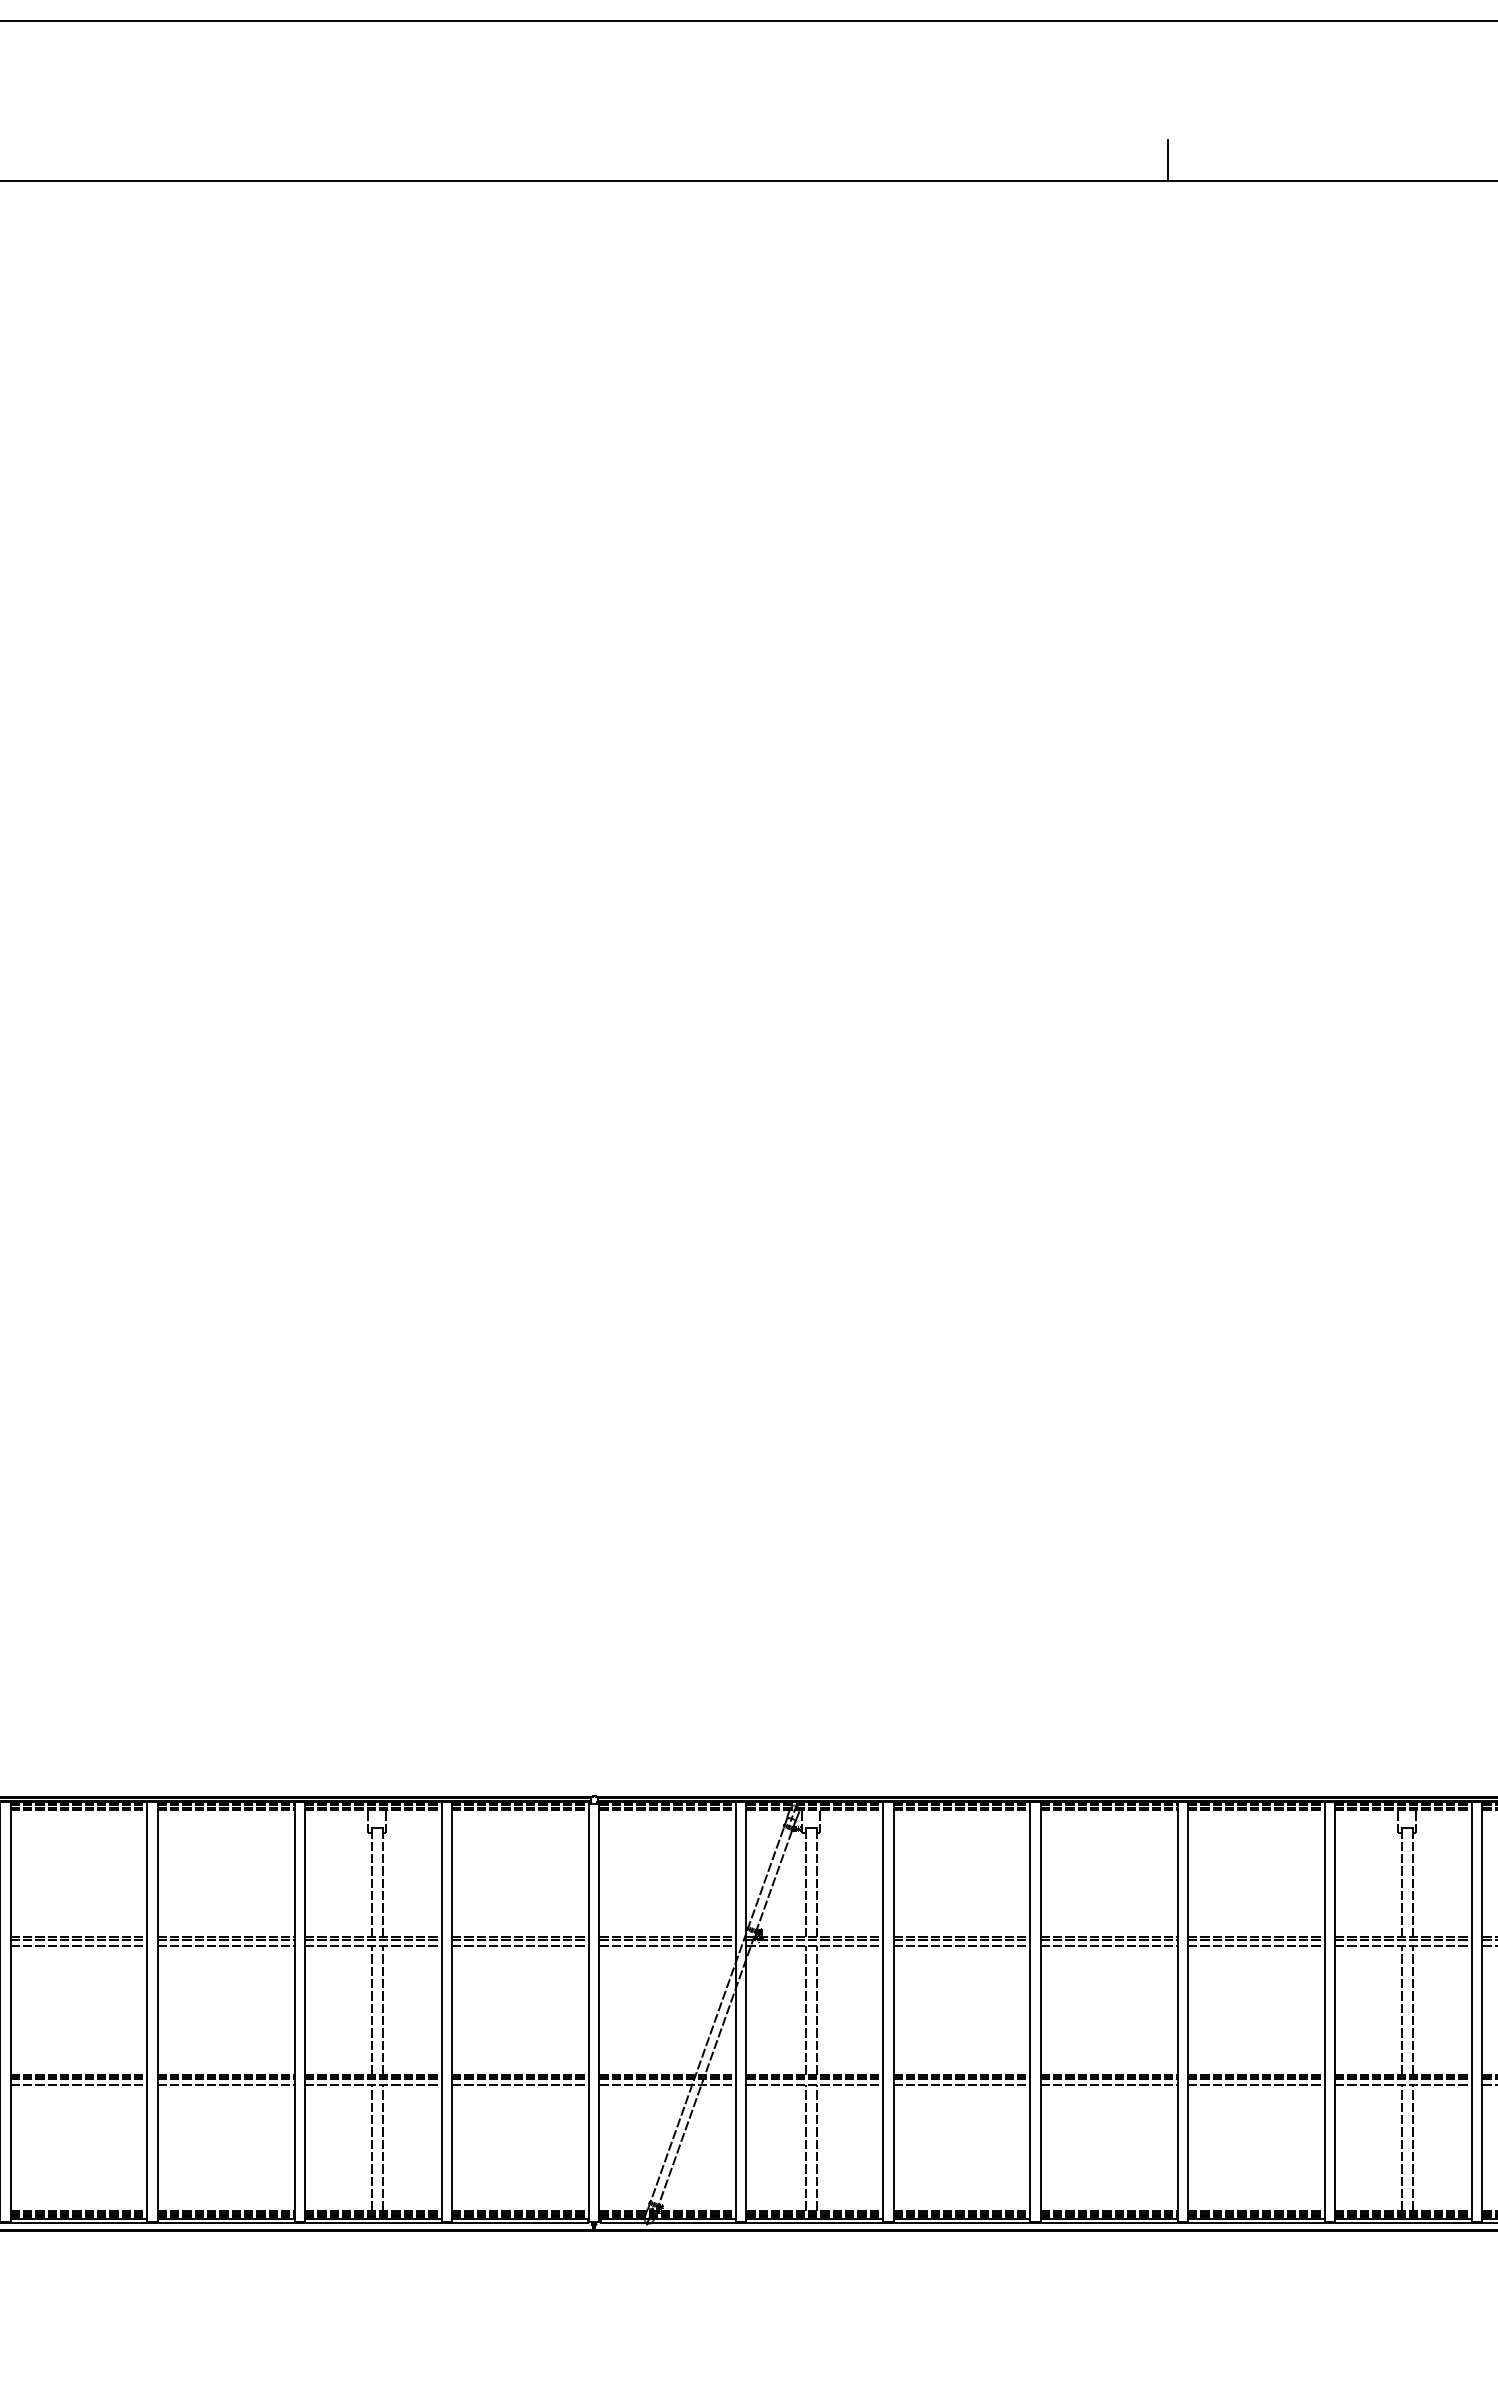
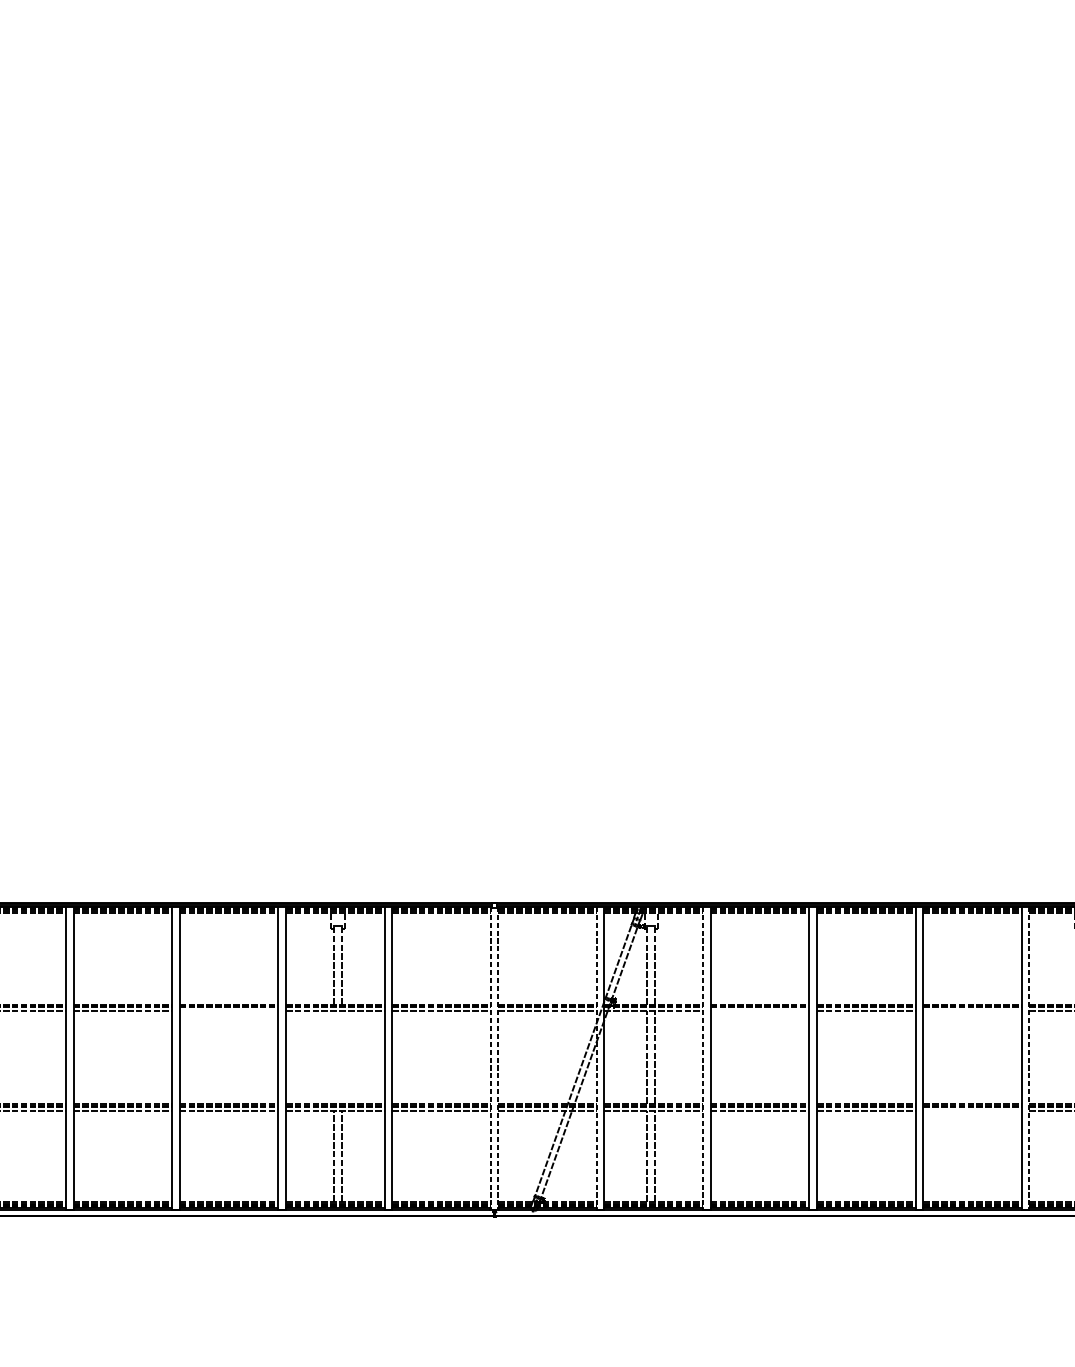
line: (225, 1946) -> (228, 1011), removed
line: (961, 1946) -> (759, 1011), removed
line: (1255, 1946) -> (971, 1011), removed
line: (371, 2010) -> (333, 1057), removed
line: (382, 2010) -> (341, 1057), removed
line: (588, 2012) -> (490, 1058), solid -> dashed
line: (599, 2012) -> (498, 1058), solid -> dashed
line: (736, 2012) -> (597, 1058), solid -> dashed
line: (883, 2012) -> (703, 1058), solid -> dashed
line: (1335, 2012) -> (1029, 1058), solid -> dashed
line: (1255, 2084) -> (971, 1110), removed

